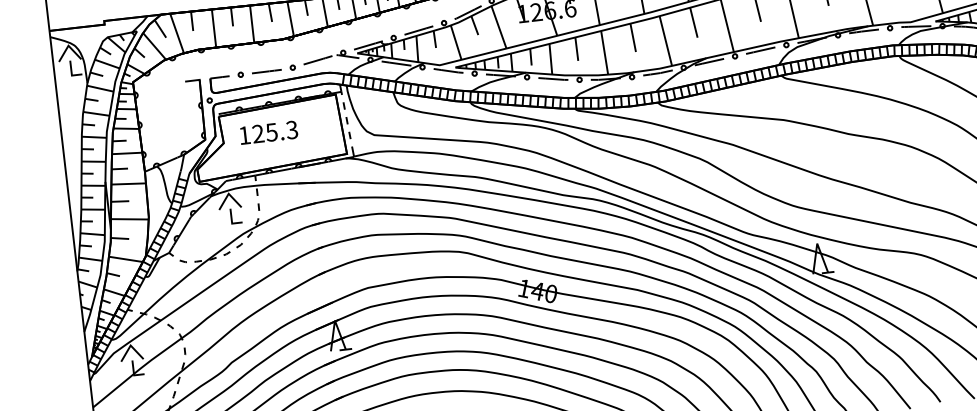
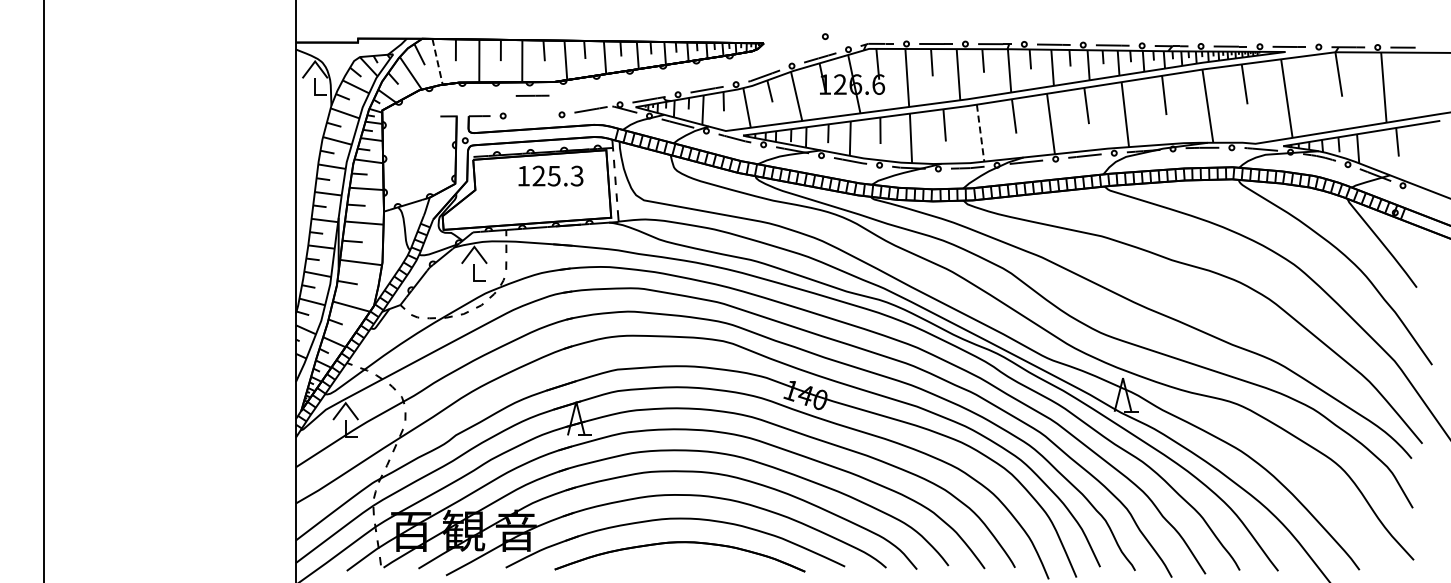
line: (177, 34) -> (437, 62), solid -> dashed
line: (665, 41) -> (980, 133), solid -> dashed
line: (266, 71) -> (532, 95), moved
text: (268, 132) -> (550, 175), moved

